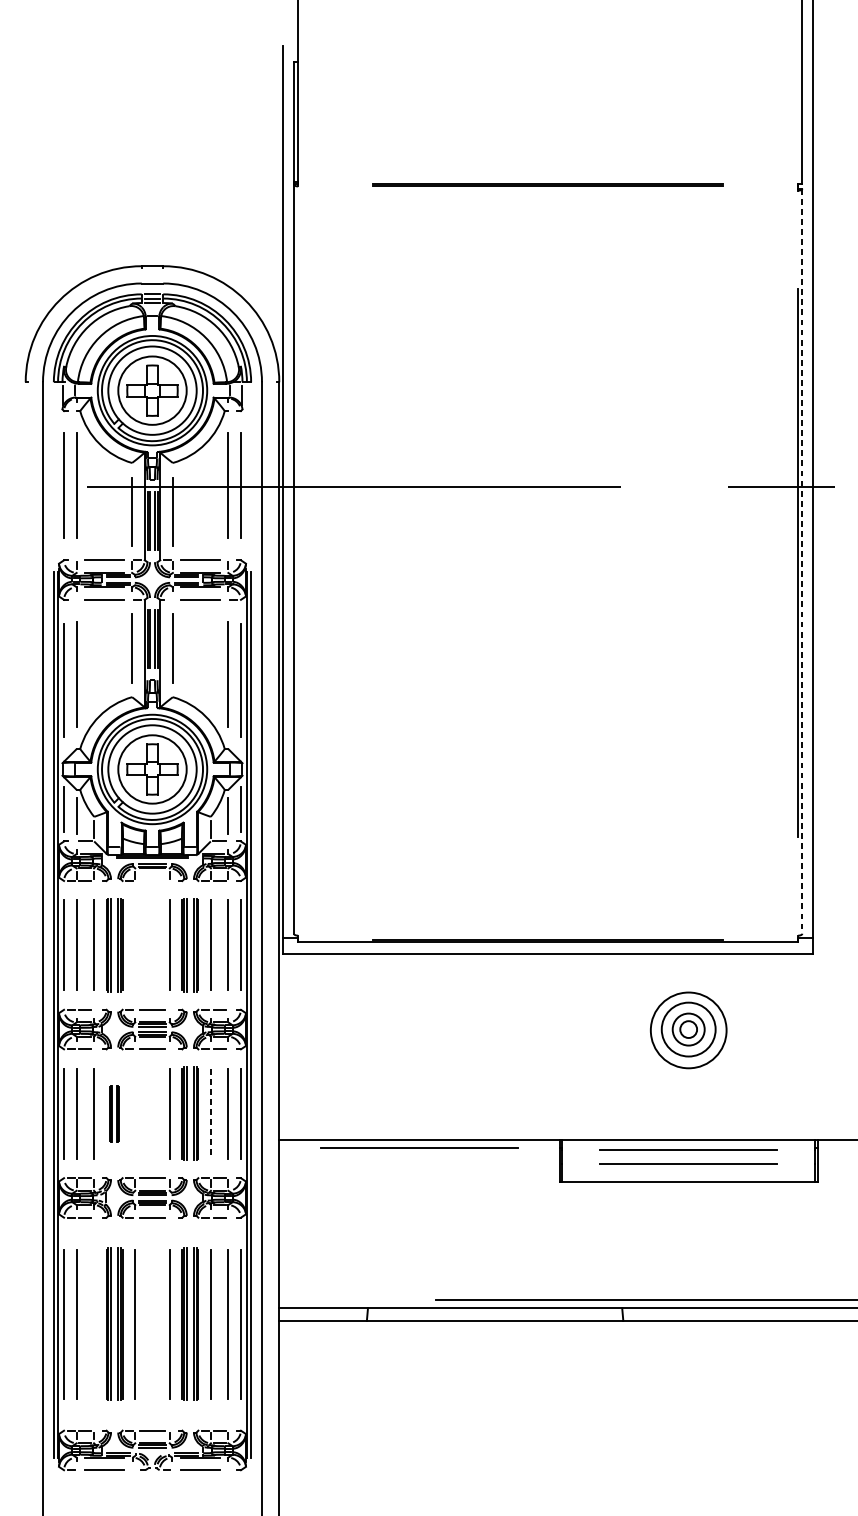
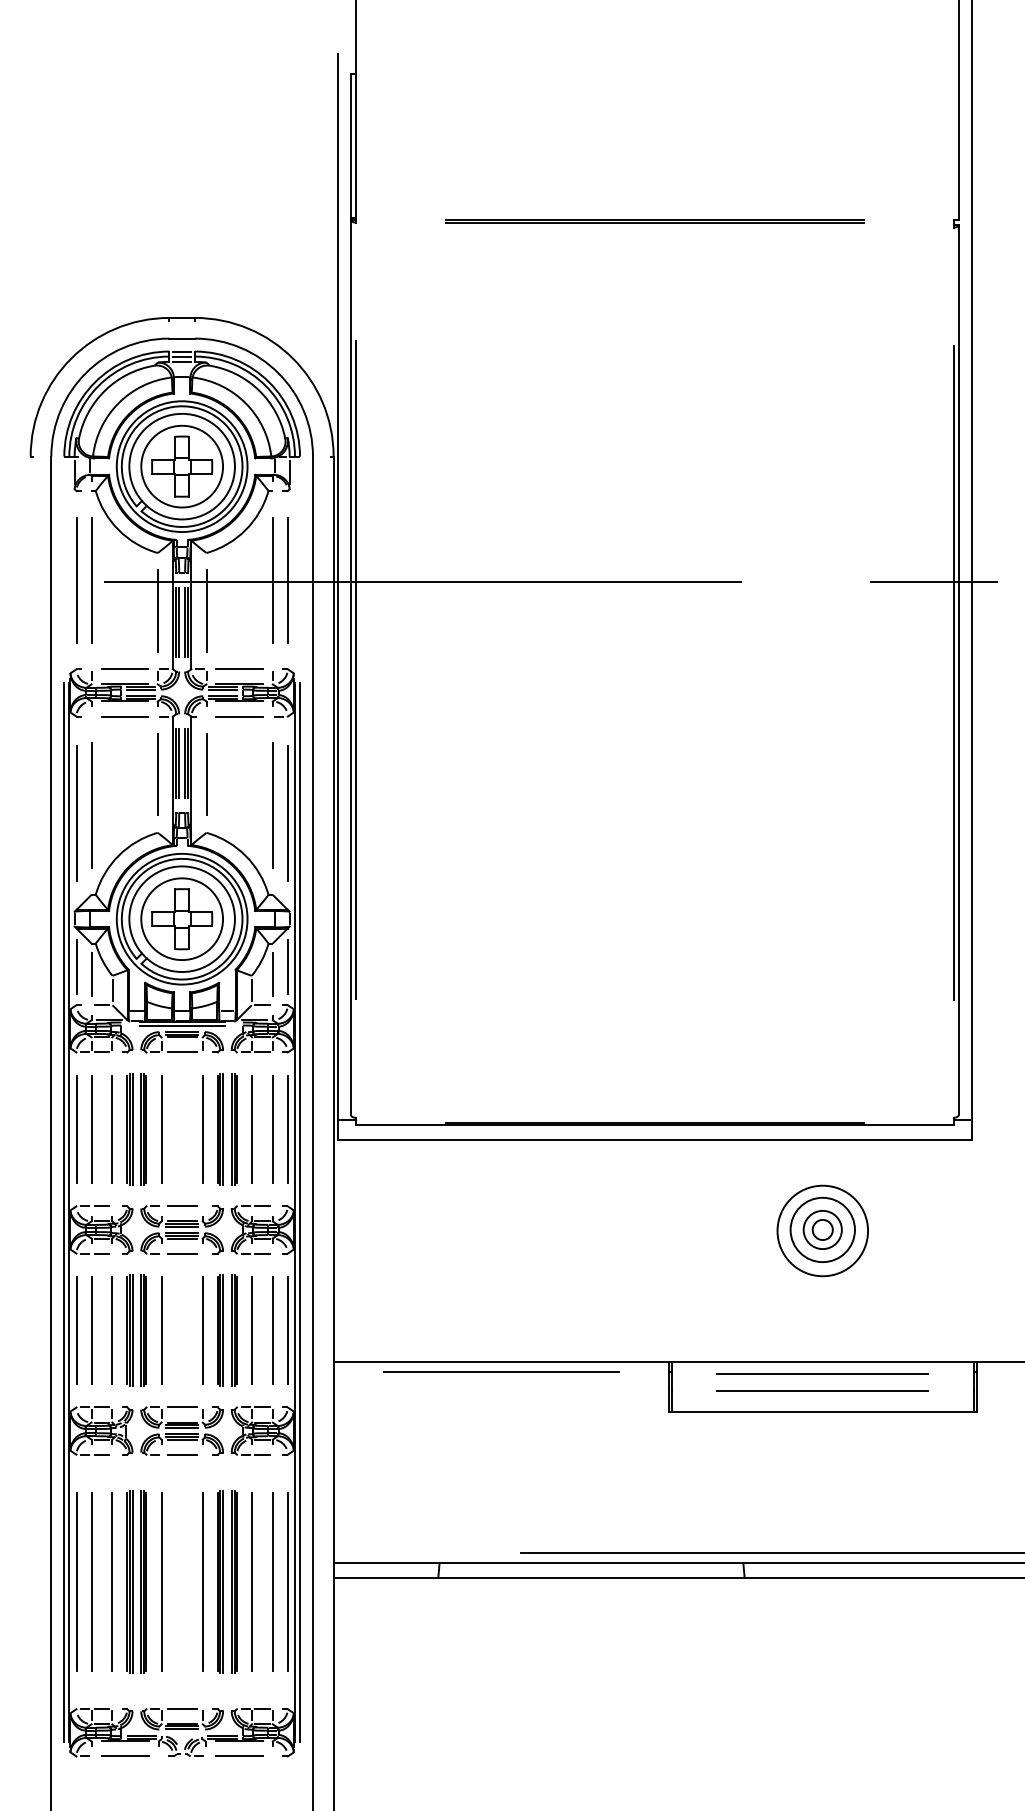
line: (298, 561) -> (356, 670), added
line: (802, 561) -> (958, 670), dashed -> solid
line: (151, 881) -> (181, 1052), added
line: (135, 945) -> (161, 1129), added
part: (114, 1113) -> (136, 1330), size x1.67
line: (135, 1113) -> (161, 1330), added
line: (211, 1113) -> (252, 1330), dashed -> solid
line: (94, 1323) -> (112, 1581), added

